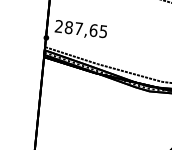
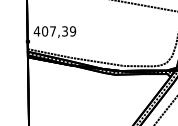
text: (80, 29) -> (54, 31), 287,65 -> 407,39

